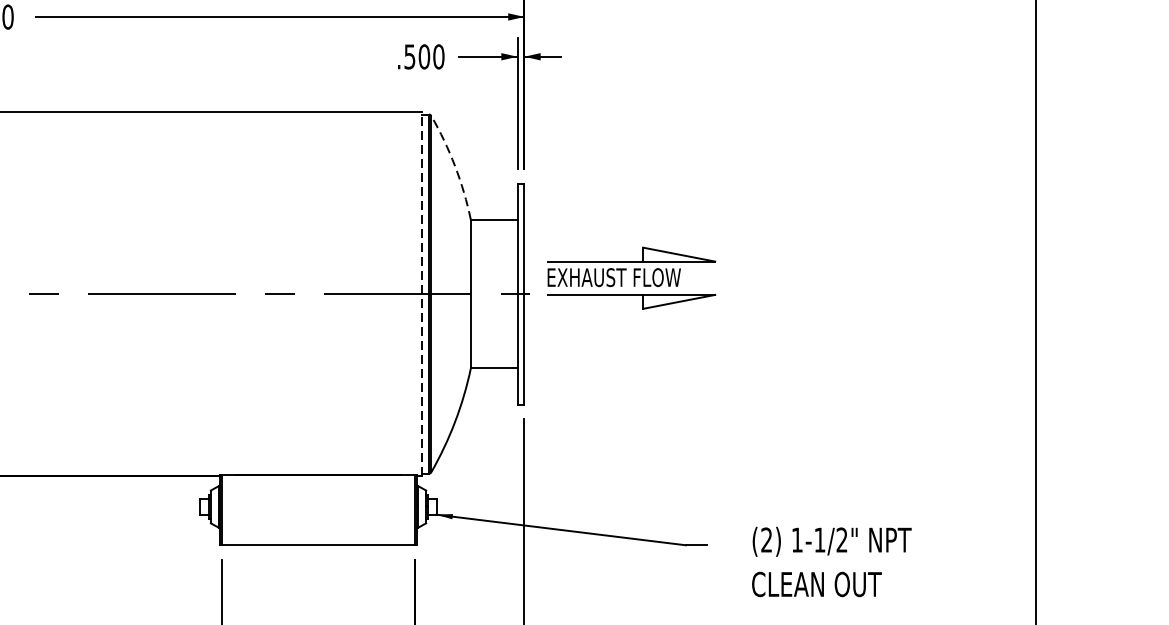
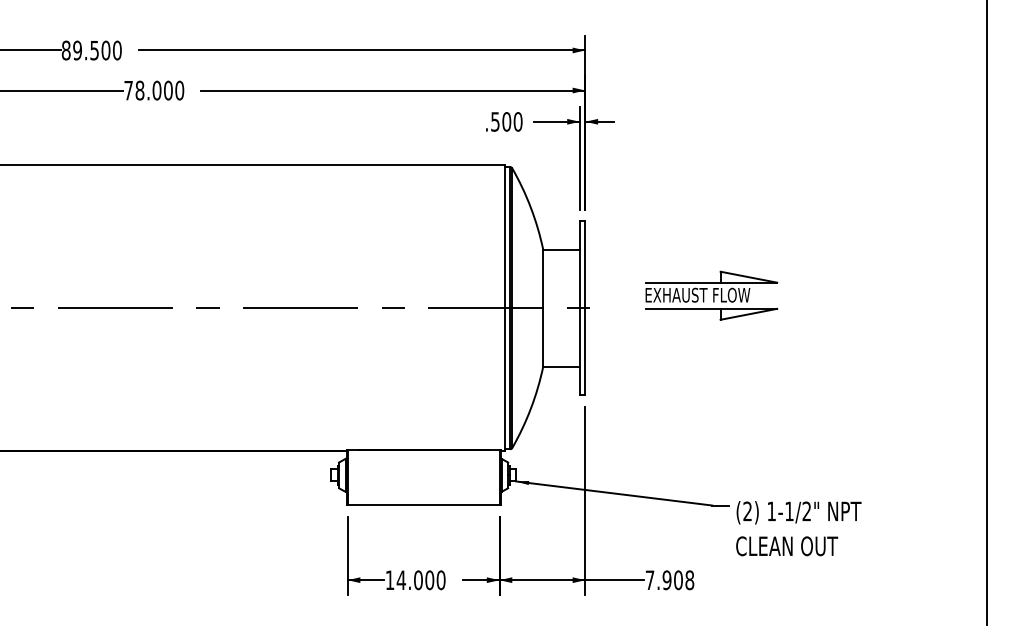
arc: (454, 165) -> (530, 207), dashed -> solid
part: (631, 277) -> (711, 295), moved
line: (421, 294) -> (504, 308), dashed -> solid
text: (831, 561) -> (798, 528), moved

